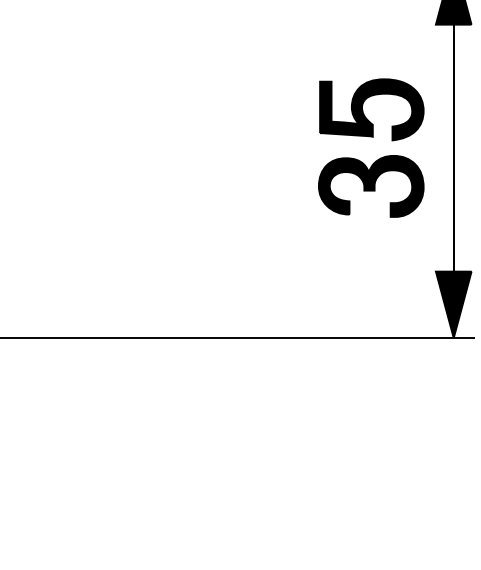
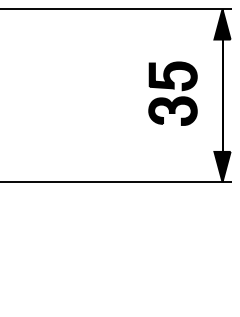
part: (370, 147) -> (172, 93), moved

